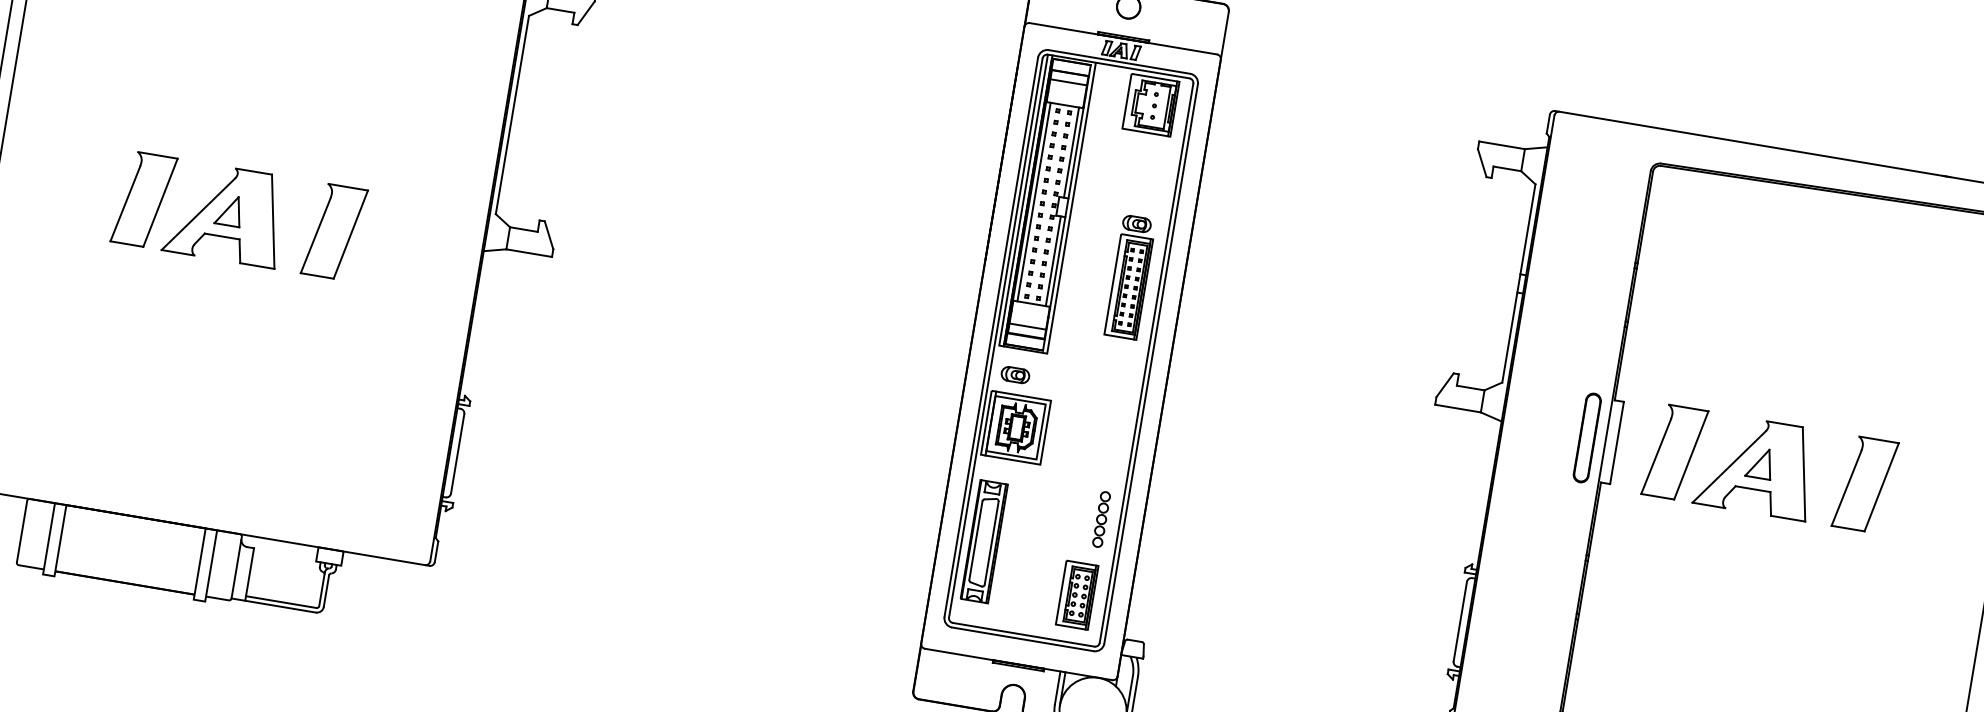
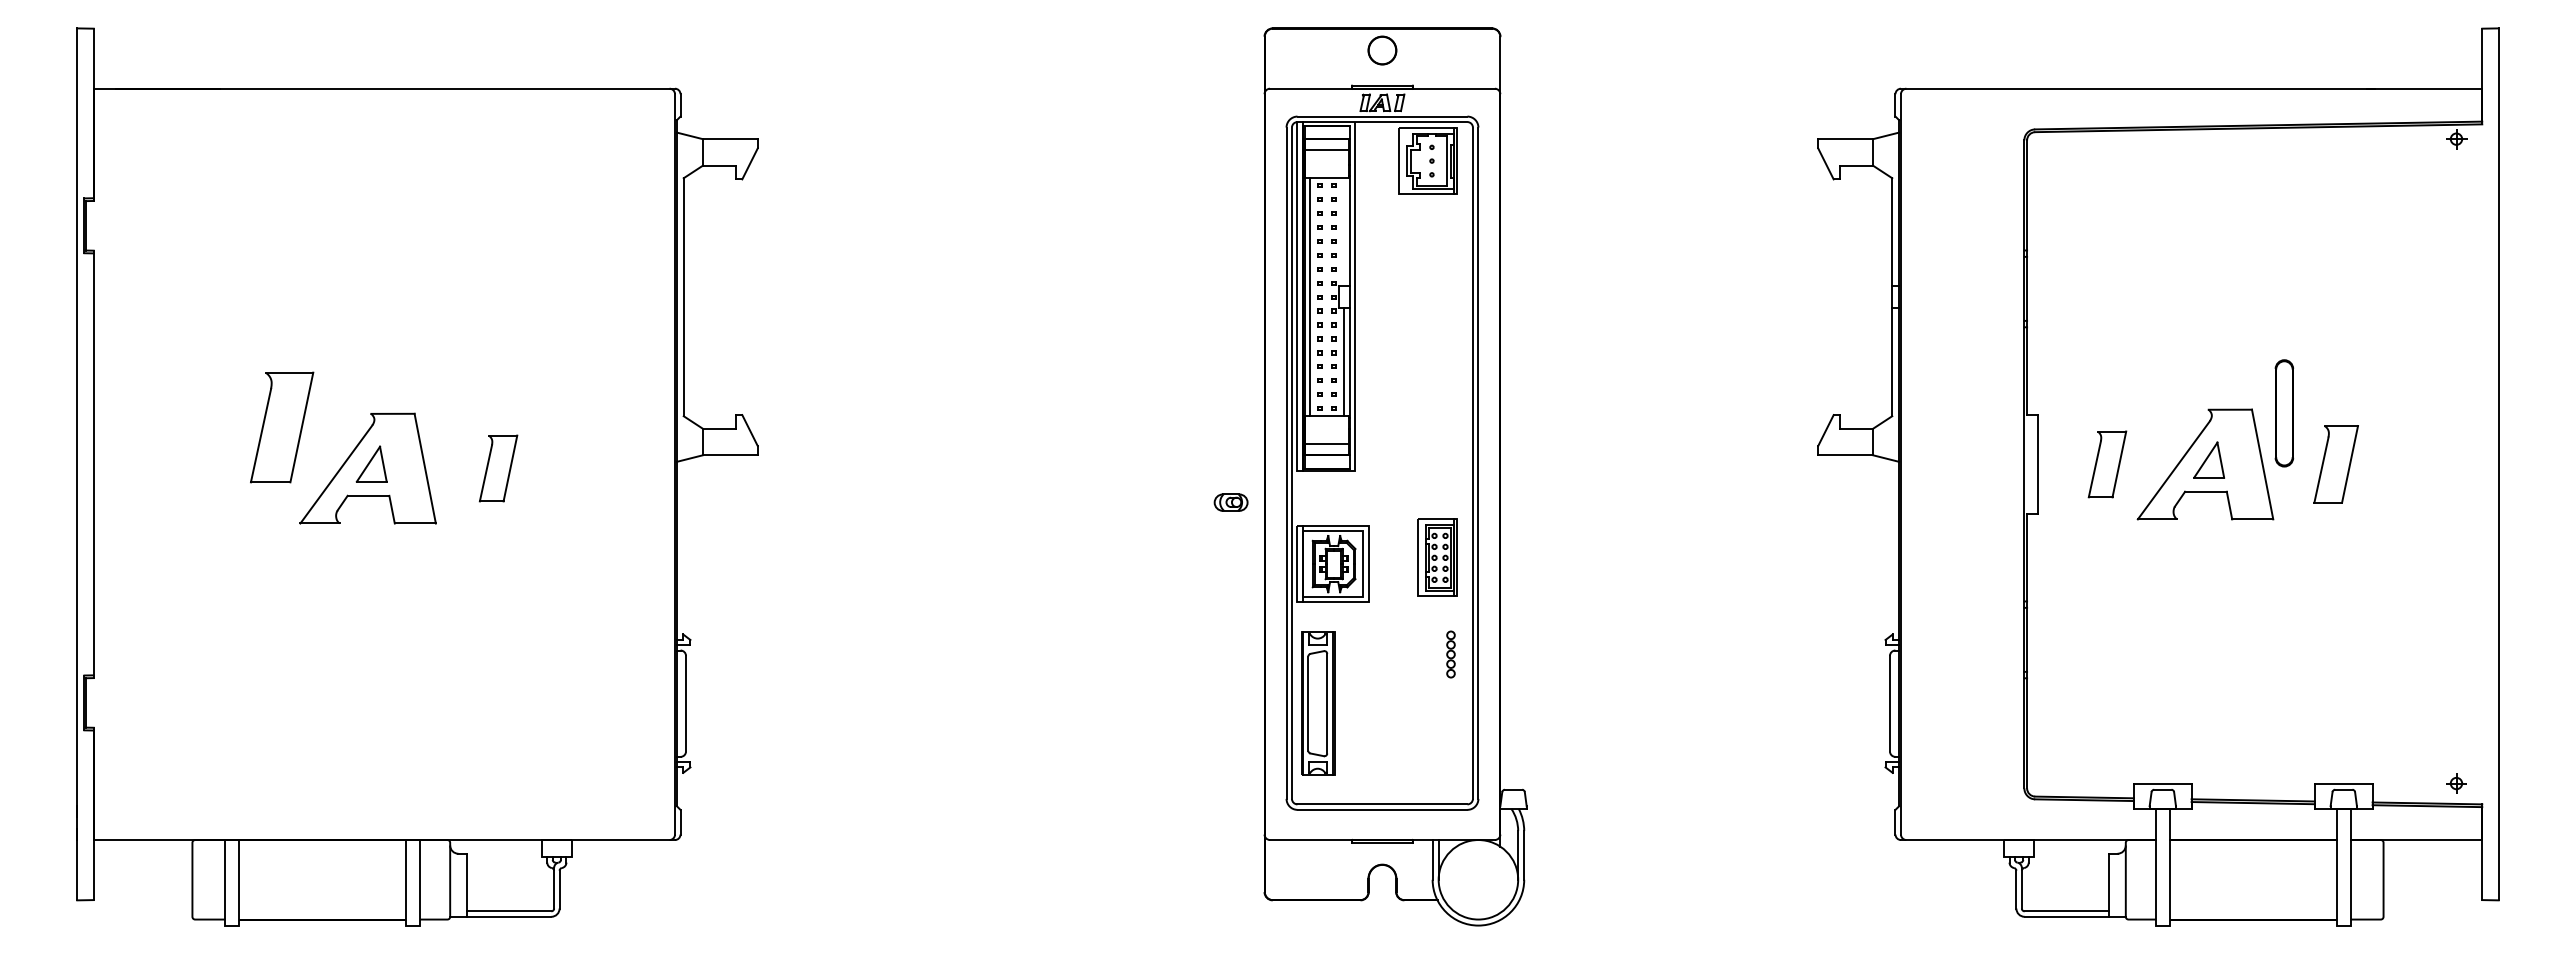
line: (1071, 152) -> (1344, 231), removed
part: (144, 200) -> (282, 427), moved
part: (334, 231) -> (498, 468), size x0.6
part: (1130, 276) -> (1437, 365), removed
part: (1014, 374) -> (1230, 502), moved
part: (1586, 437) -> (2283, 413), moved
part: (1674, 452) -> (2107, 464), size x0.6
part: (1865, 484) -> (2336, 464), size x0.7
part: (1101, 519) -> (1450, 654), size x0.7
part: (1077, 595) -> (1437, 557), moved

